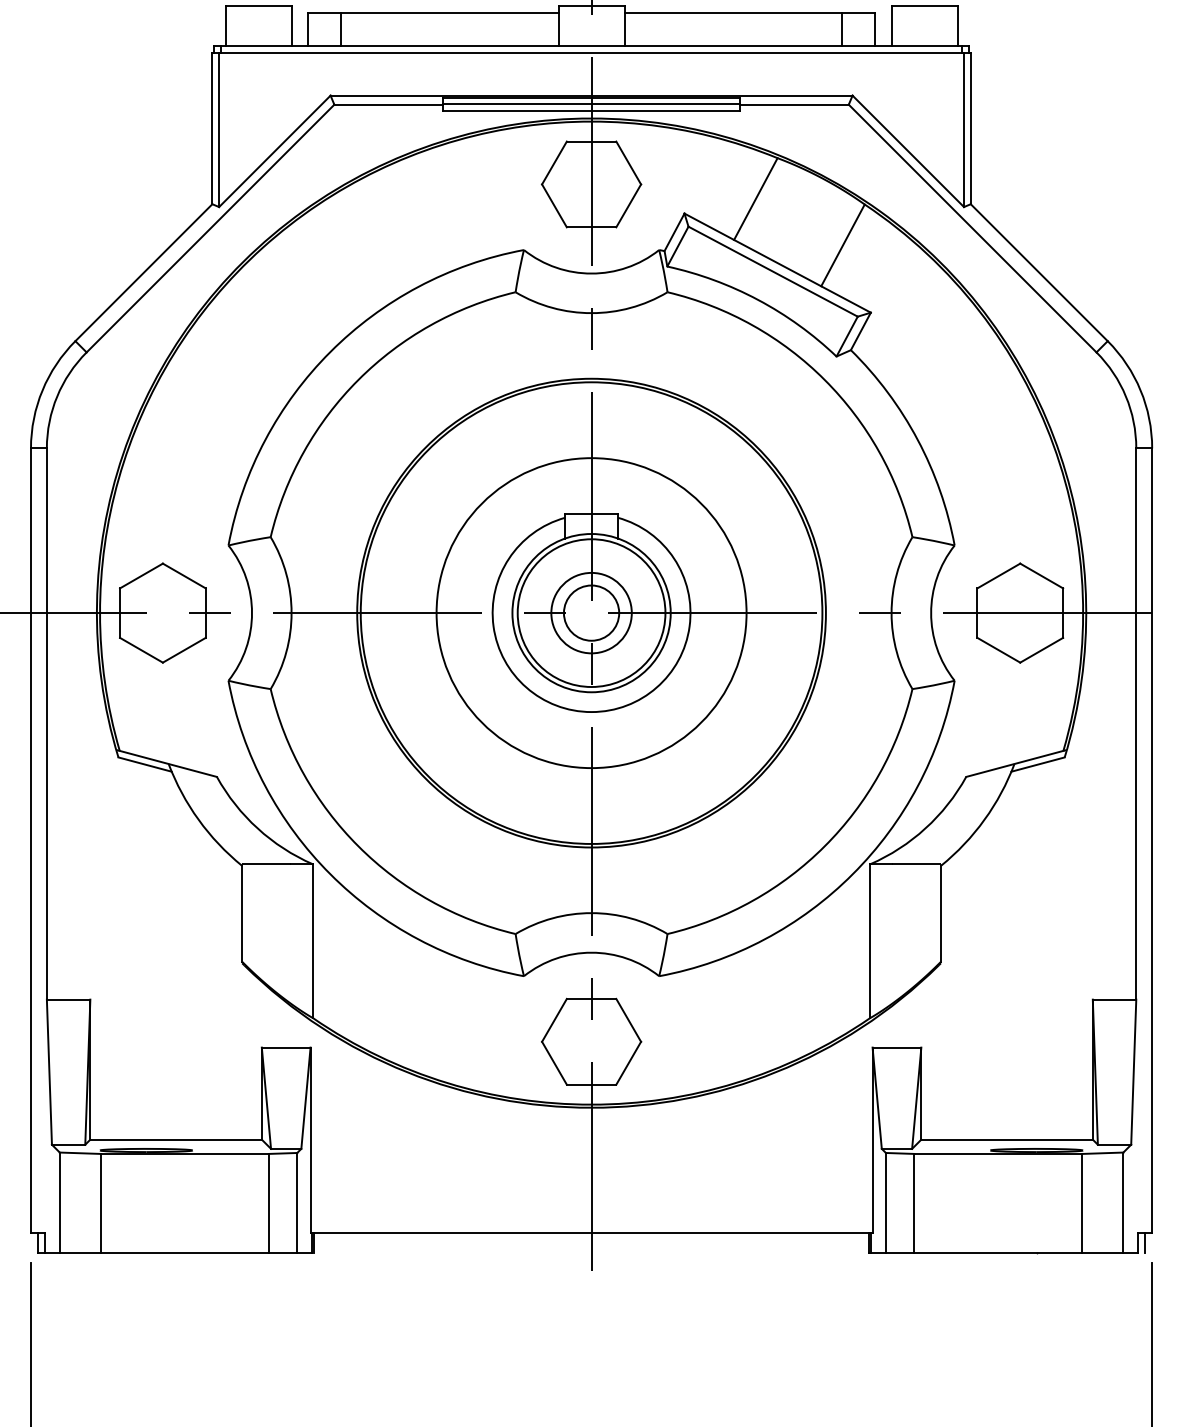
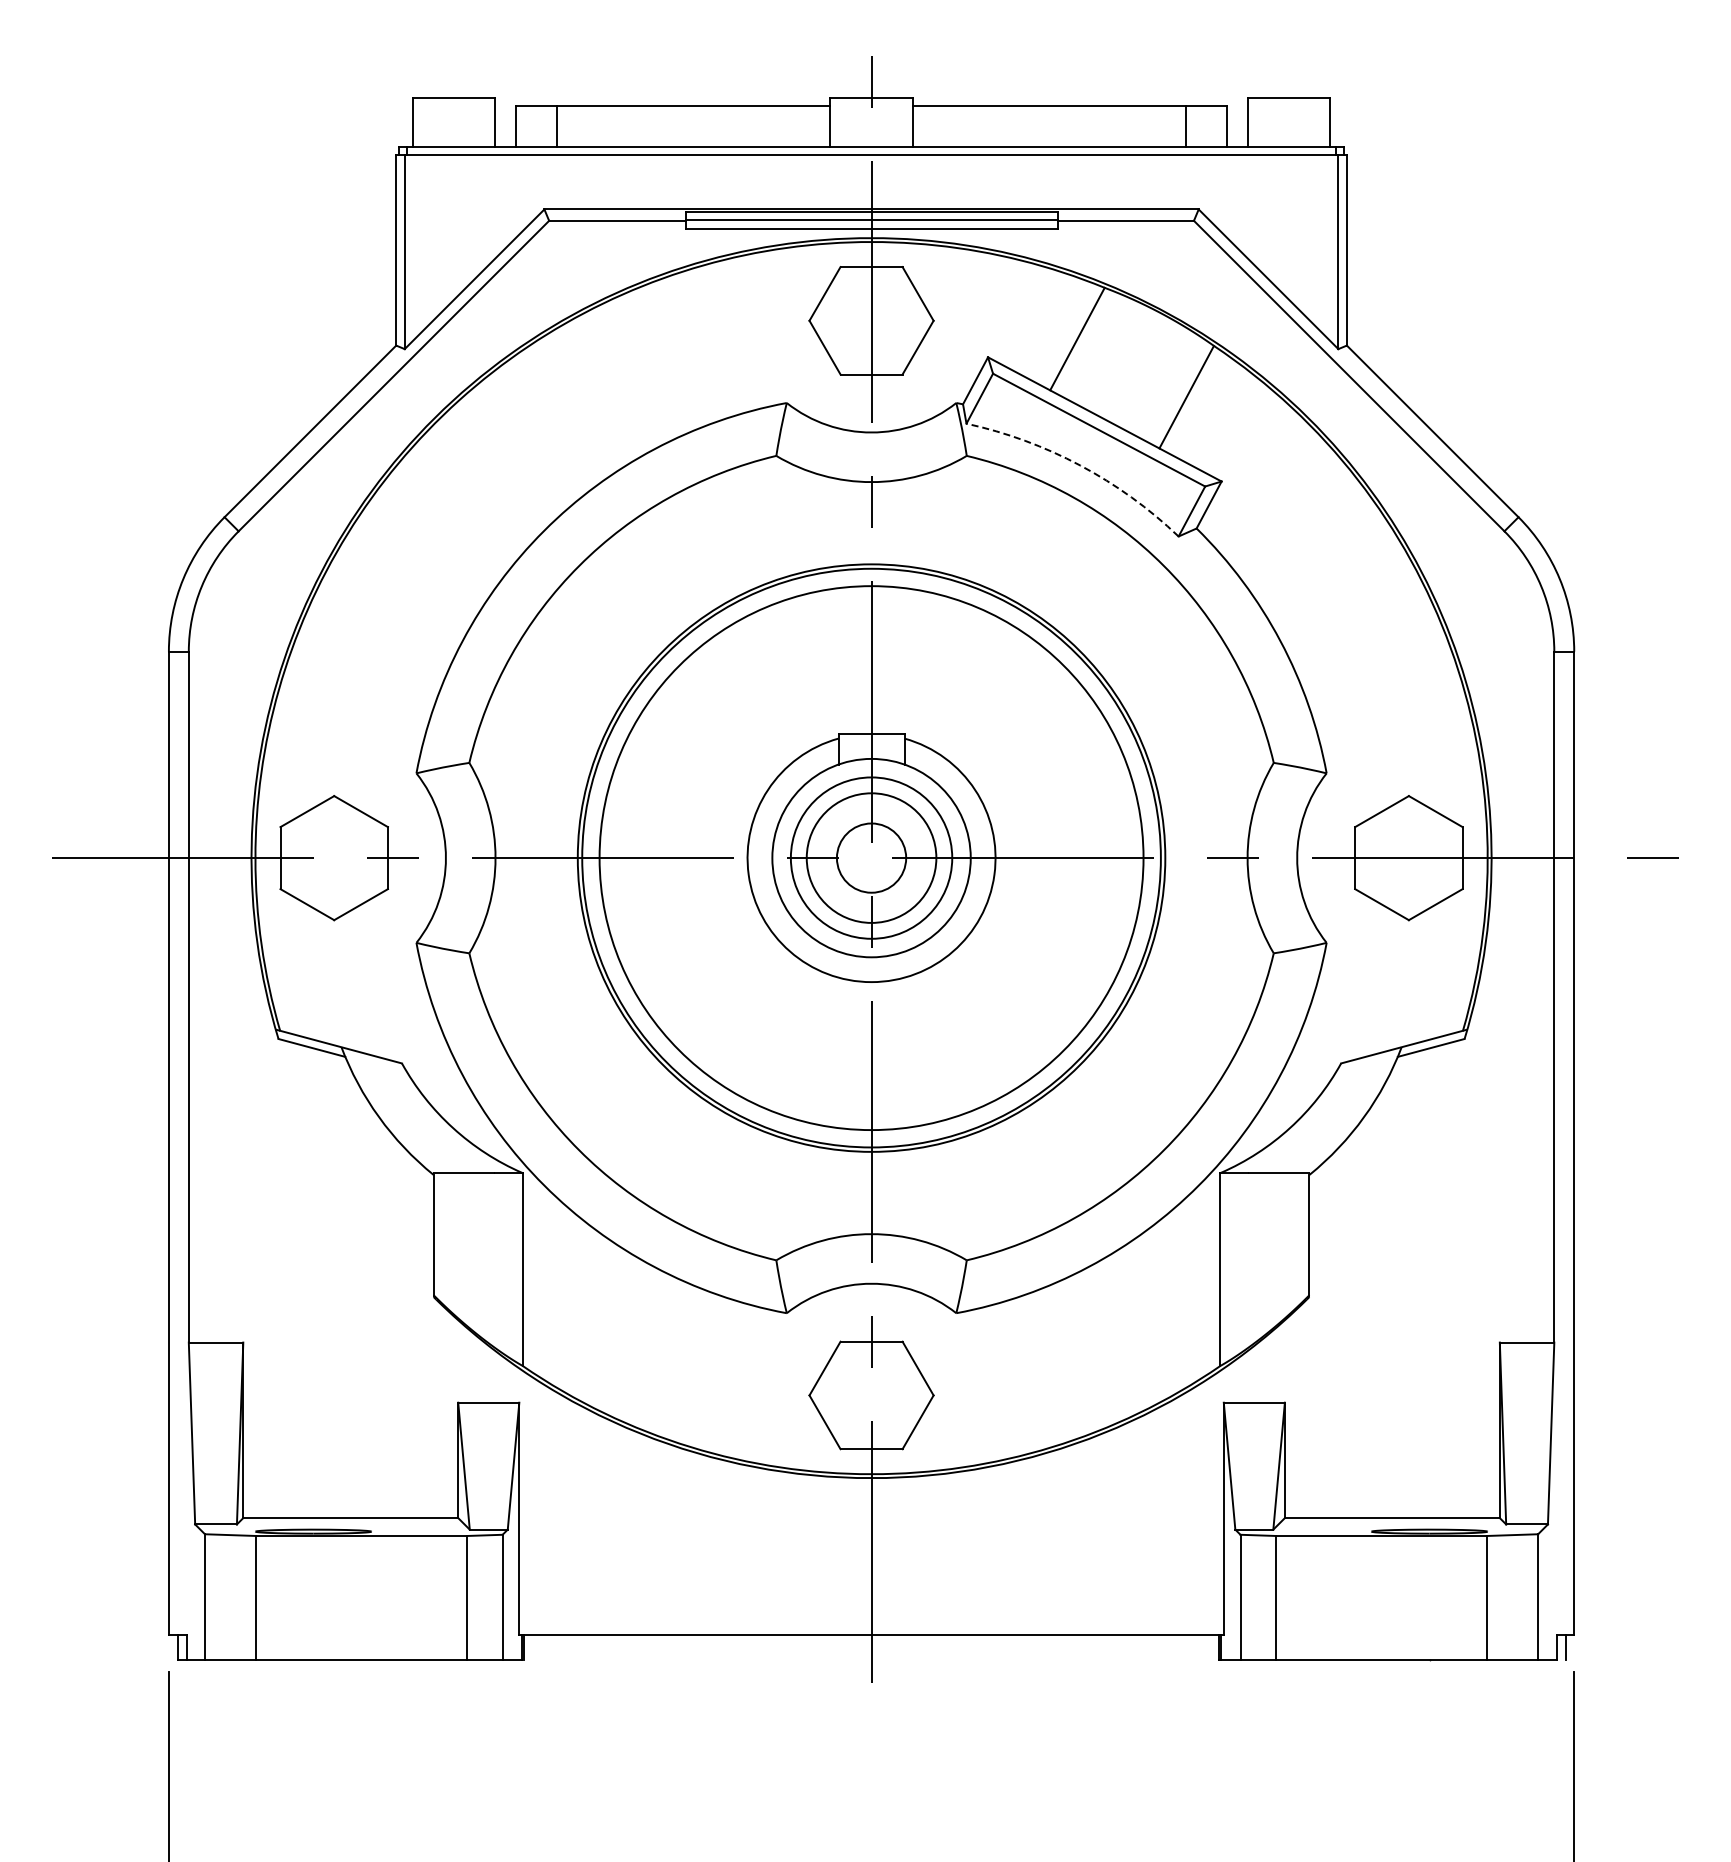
arc: (758, 299) -> (1080, 465), solid -> dashed
circle: (591, 612) -> (871, 857), size x0.7
circle: (591, 612) -> (871, 857), size x1.4
circle: (591, 612) -> (871, 857), size x1.6

